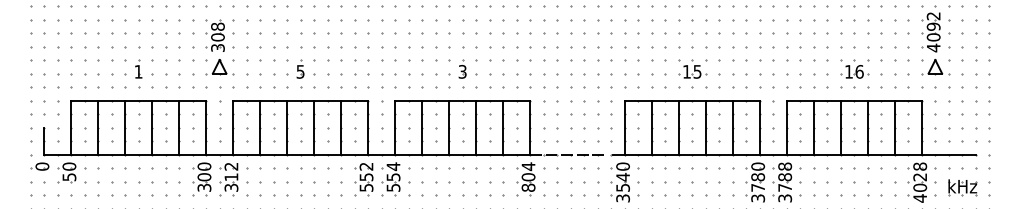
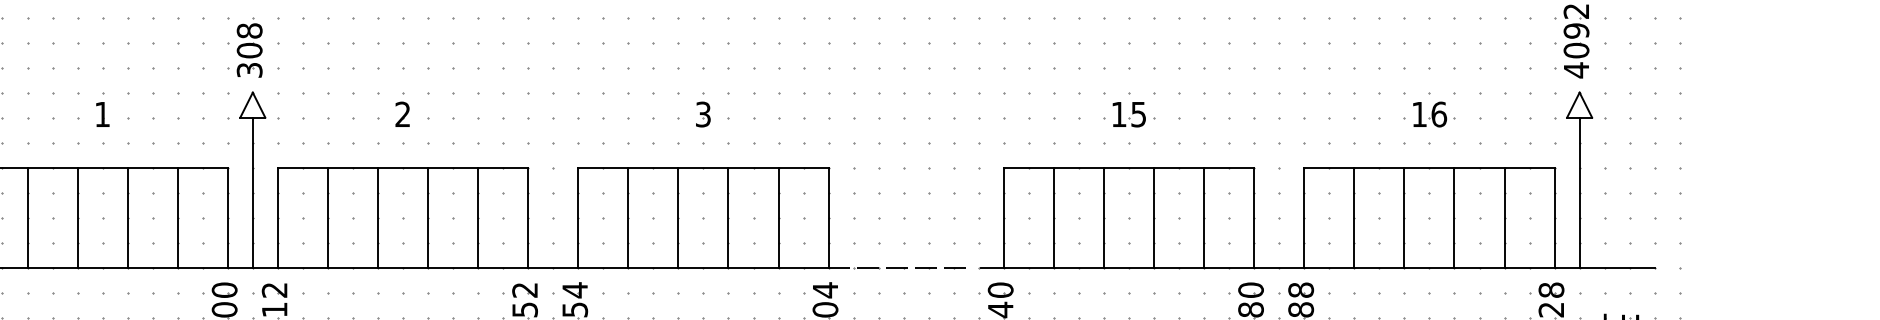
text: (300, 71) -> (402, 113), 5 -> 2
line: (219, 113) -> (252, 191), added
line: (935, 113) -> (1579, 191), added

